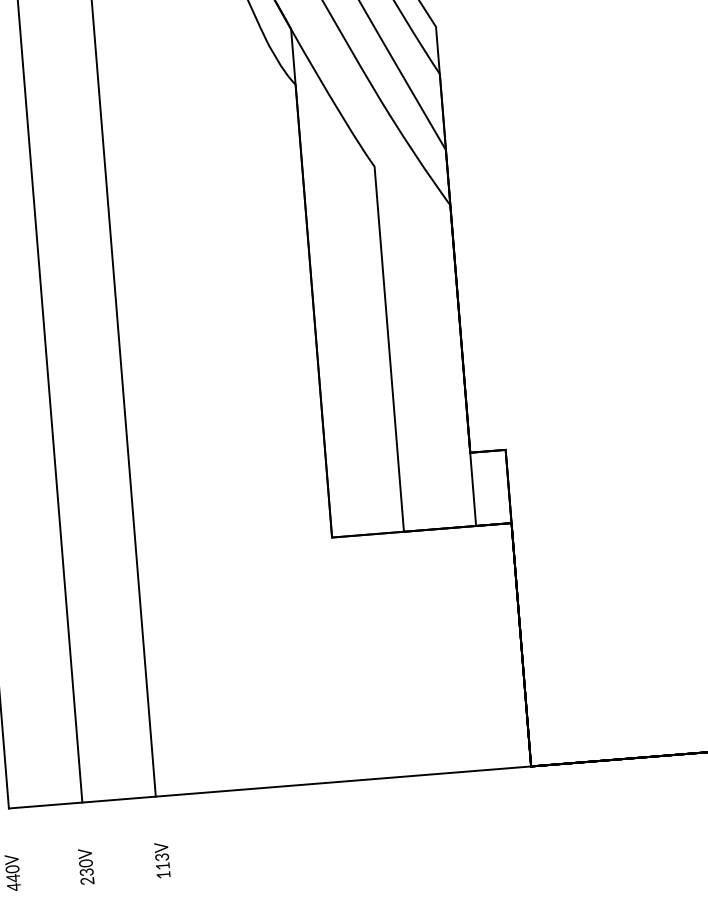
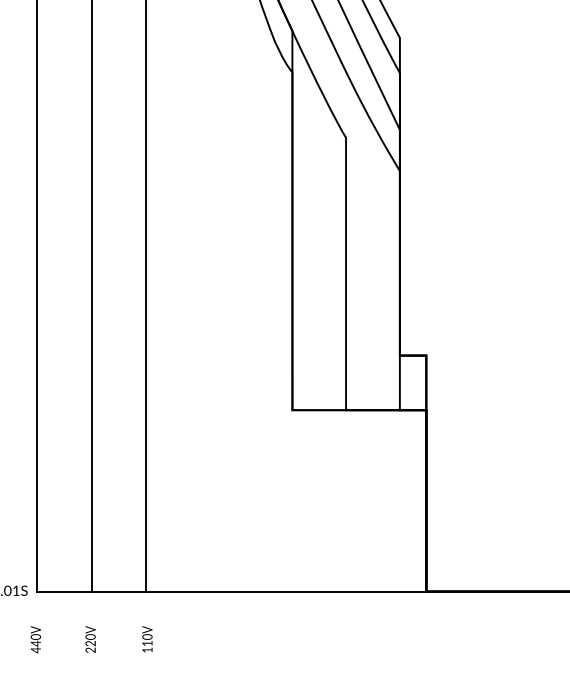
text: (163, 856) -> (148, 636), 113V -> 110V
text: (89, 871) -> (92, 643), 230V -> 220V

